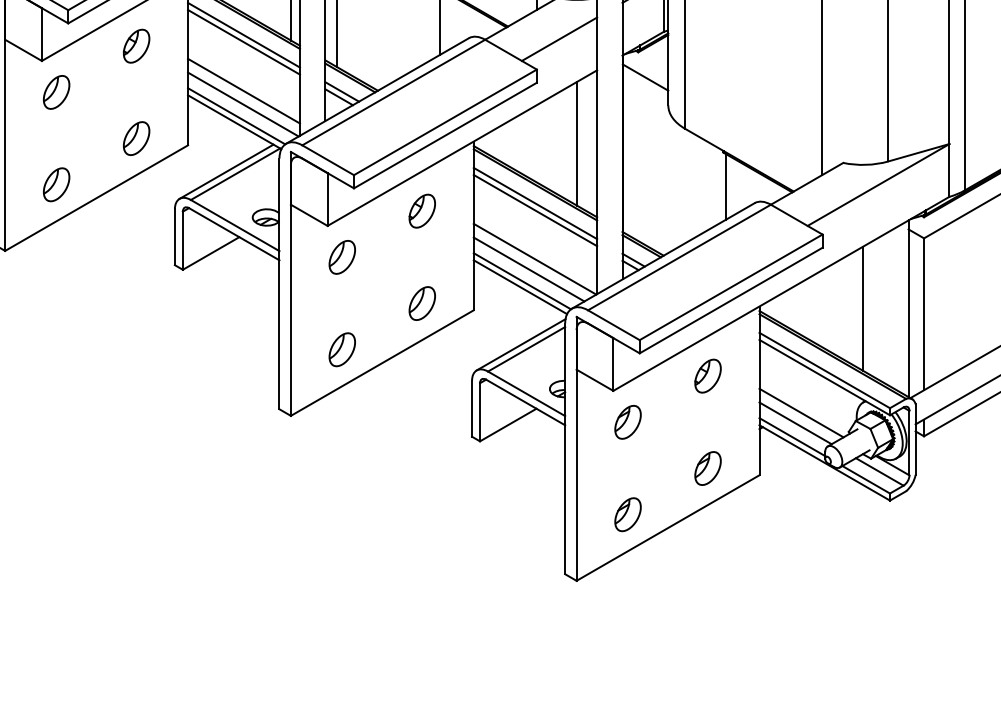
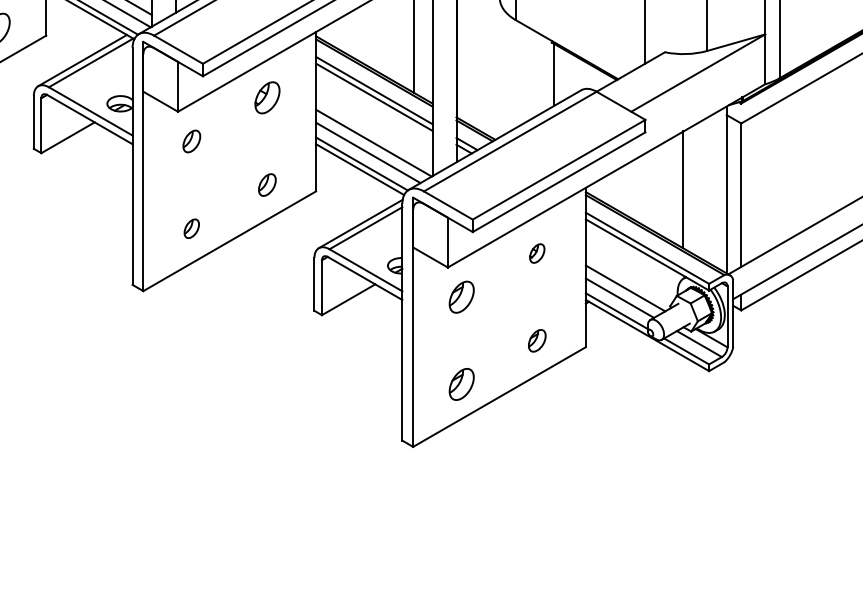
part: (341, 257) -> (191, 141), size x0.7
part: (421, 303) -> (266, 185), size x0.7
part: (341, 349) -> (191, 228), size x0.6
part: (707, 375) -> (536, 252), size x0.6
part: (707, 468) -> (536, 340), size x0.7

